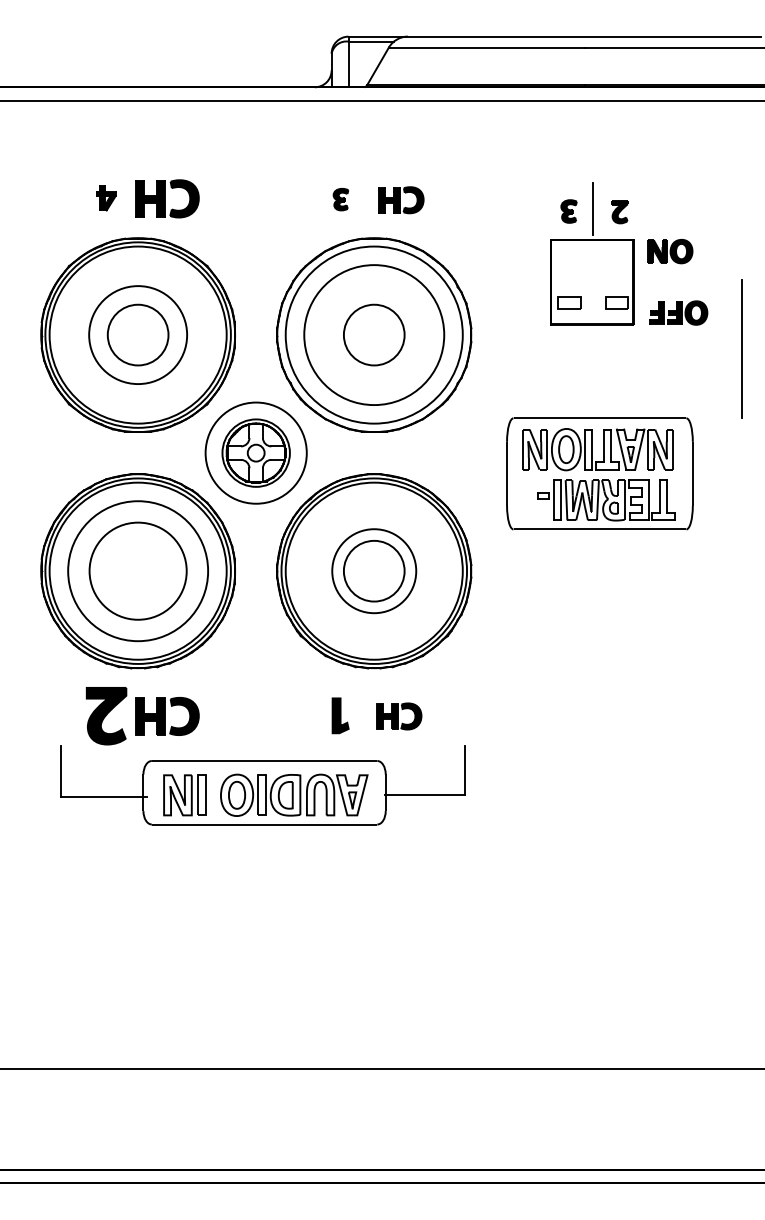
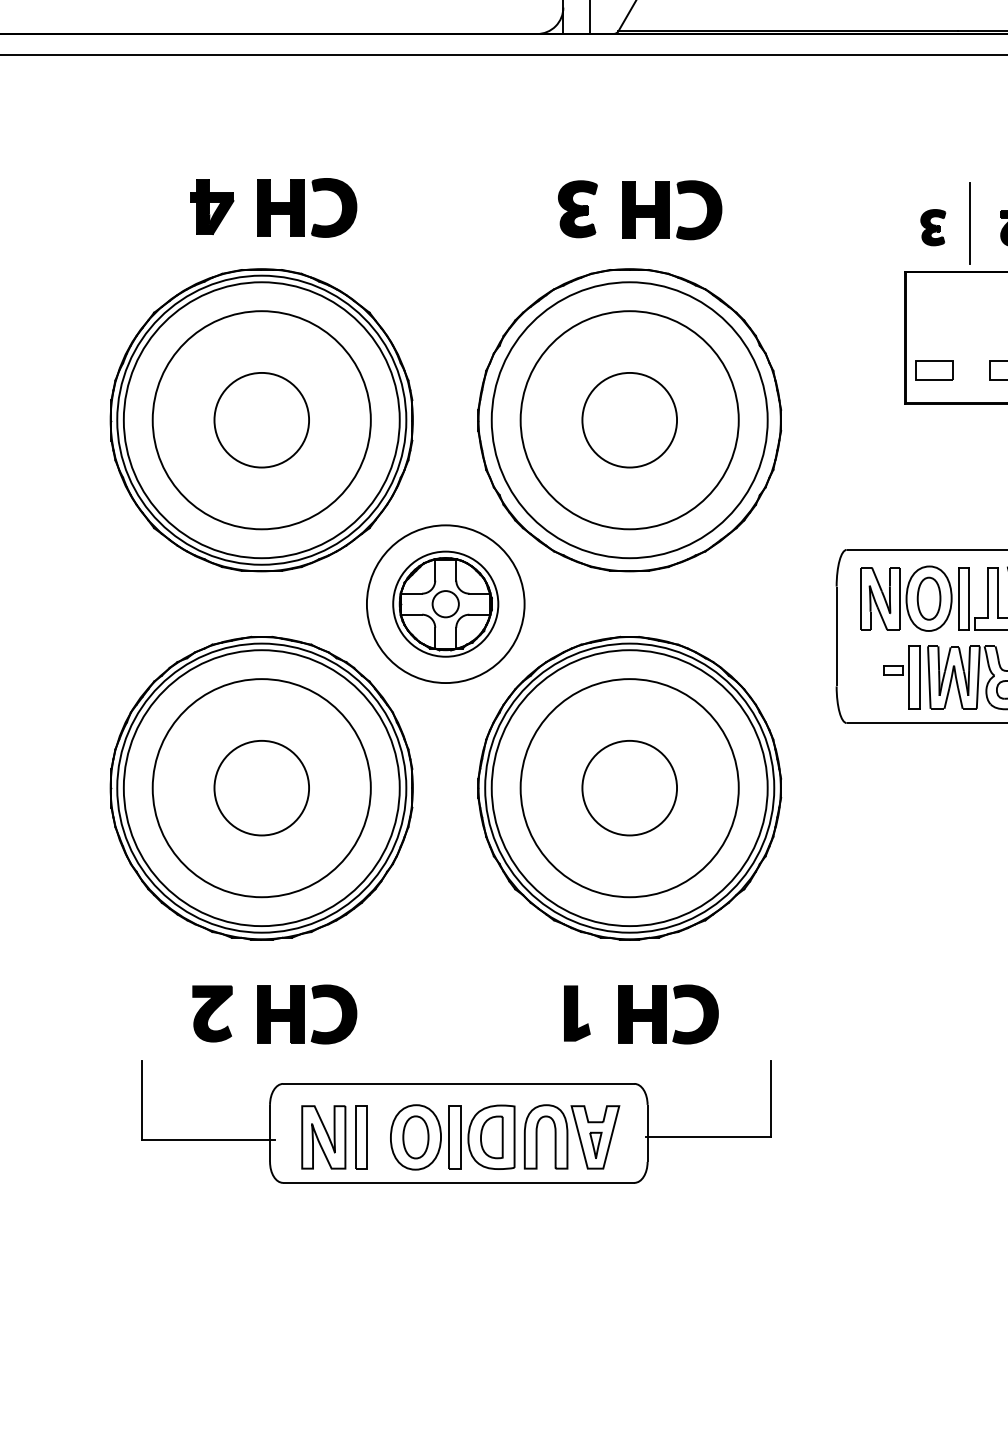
part: (106, 198) -> (212, 207), size x1.43
part: (340, 199) -> (577, 208), size x1.67
part: (401, 199) -> (672, 208), size x1.43
circle: (138, 335) -> (262, 420), size x1.43
circle: (137, 570) -> (260, 787), size x0.62
circle: (374, 571) -> (630, 788), size x1.67
part: (106, 715) -> (212, 1013), size x0.62
part: (399, 716) -> (669, 1014), size x1.43

